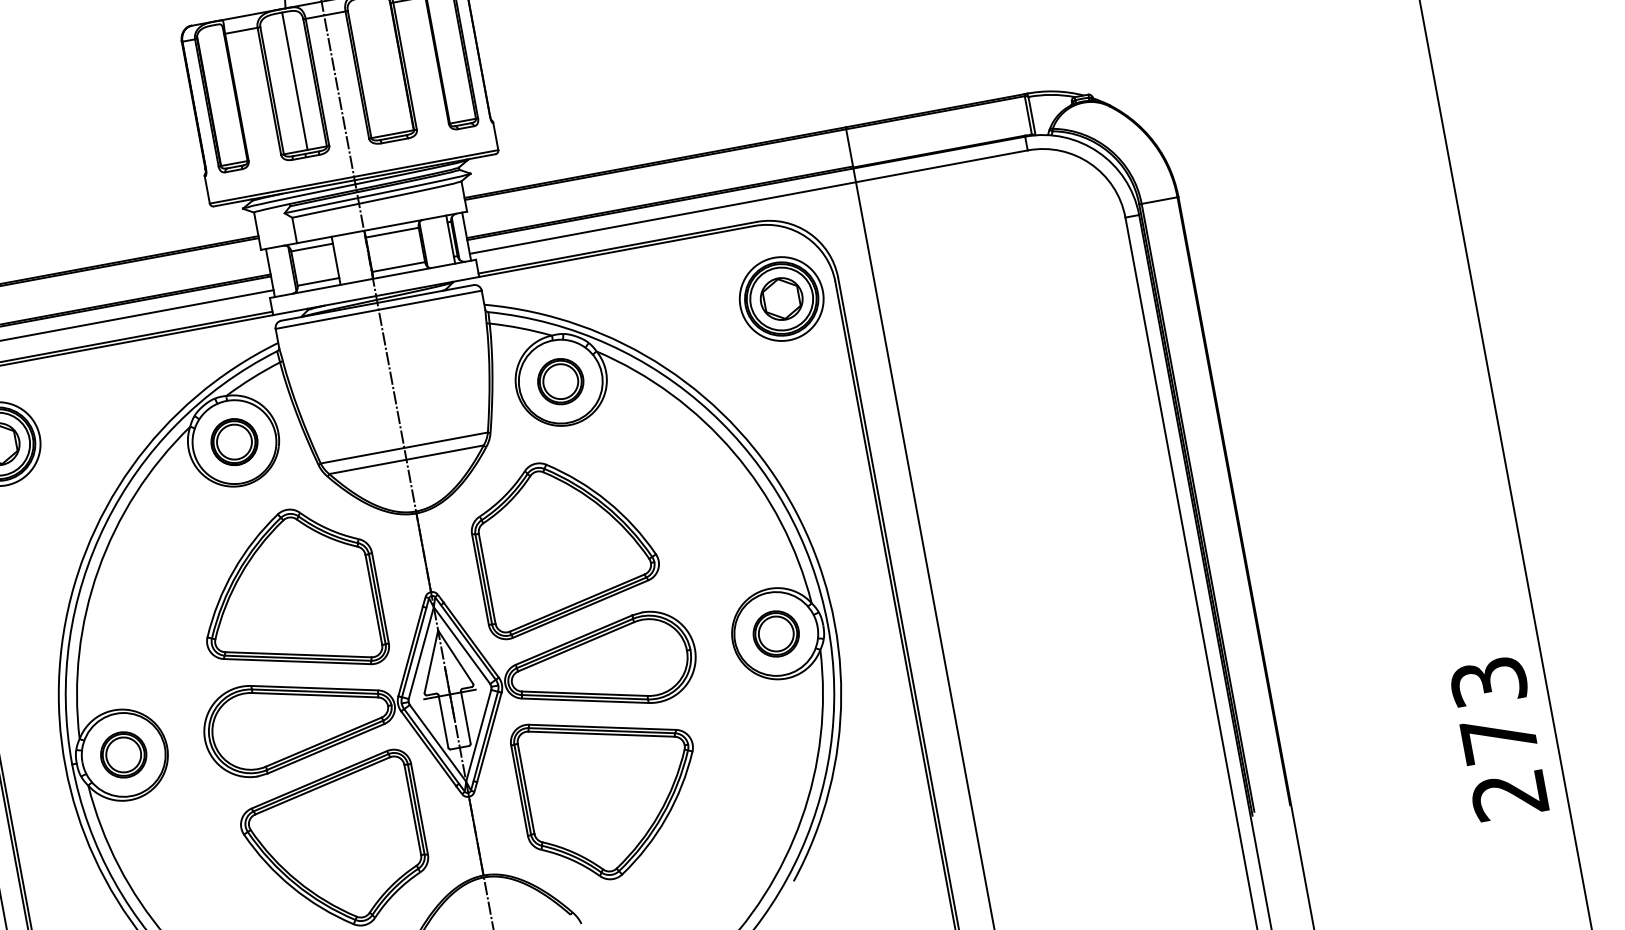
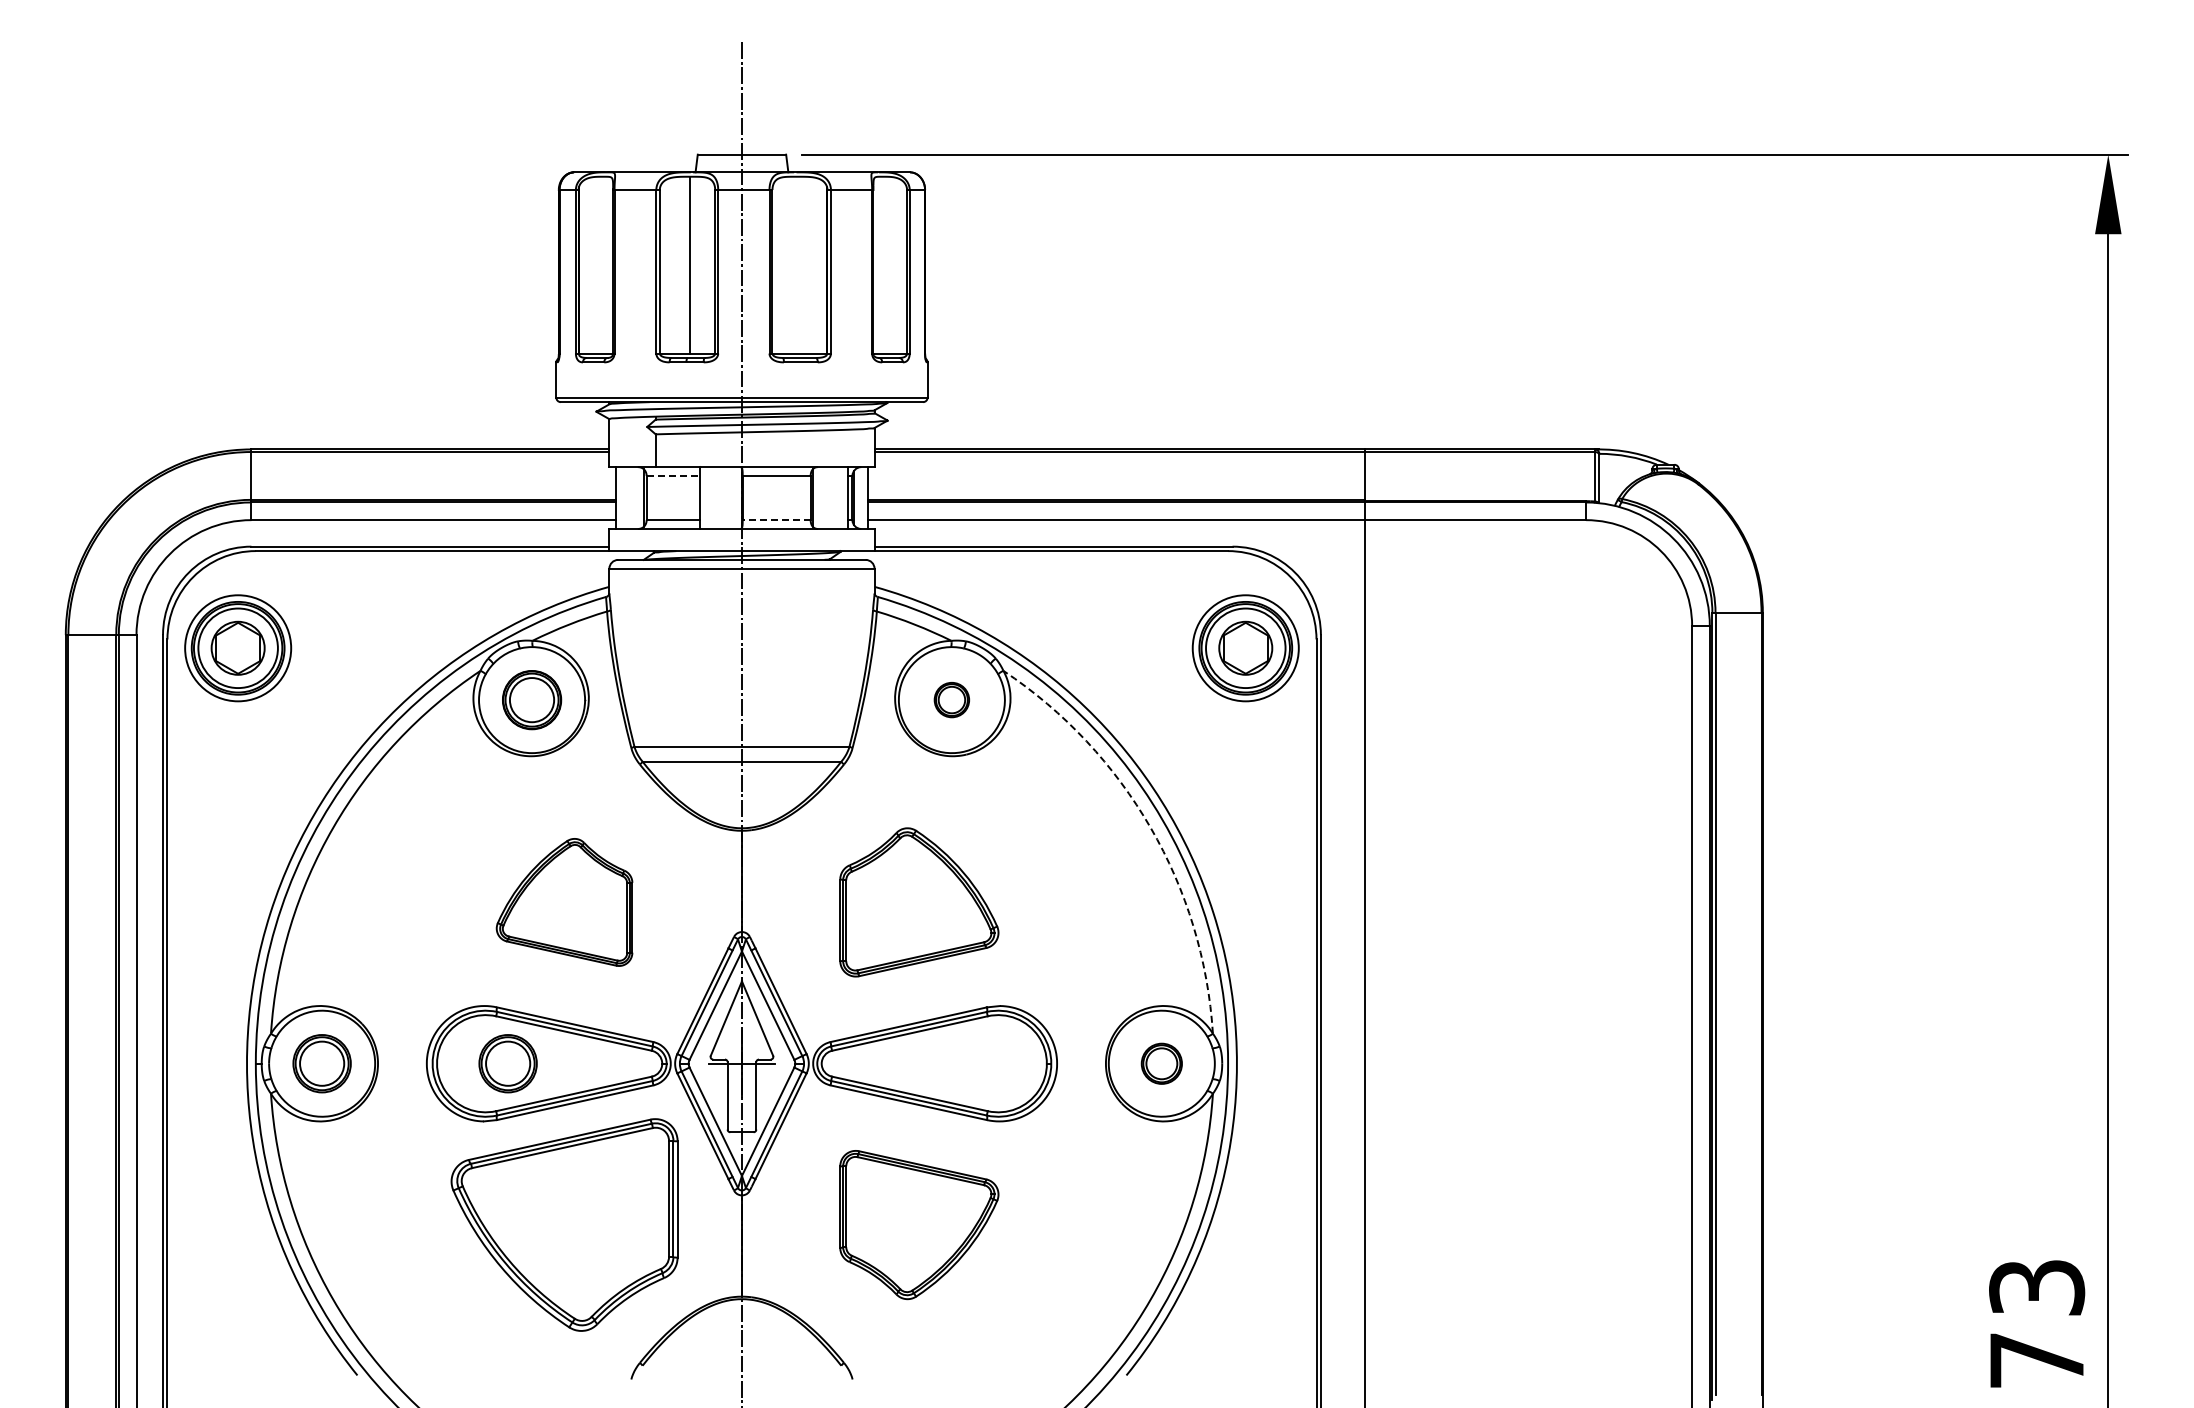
line: (312, 247) -> (673, 475), solid -> dashed
line: (398, 267) -> (776, 520), solid -> dashed
part: (560, 381) -> (951, 699), size x0.6
arc: (733, 452) -> (1150, 827), solid -> dashed
part: (564, 543) -> (919, 902), size x0.7
part: (288, 594) -> (564, 902), size x0.6
part: (776, 633) -> (1161, 1063), size x0.7
part: (267, 728) -> (507, 1063), added
part: (611, 793) -> (919, 1224), size x0.7

